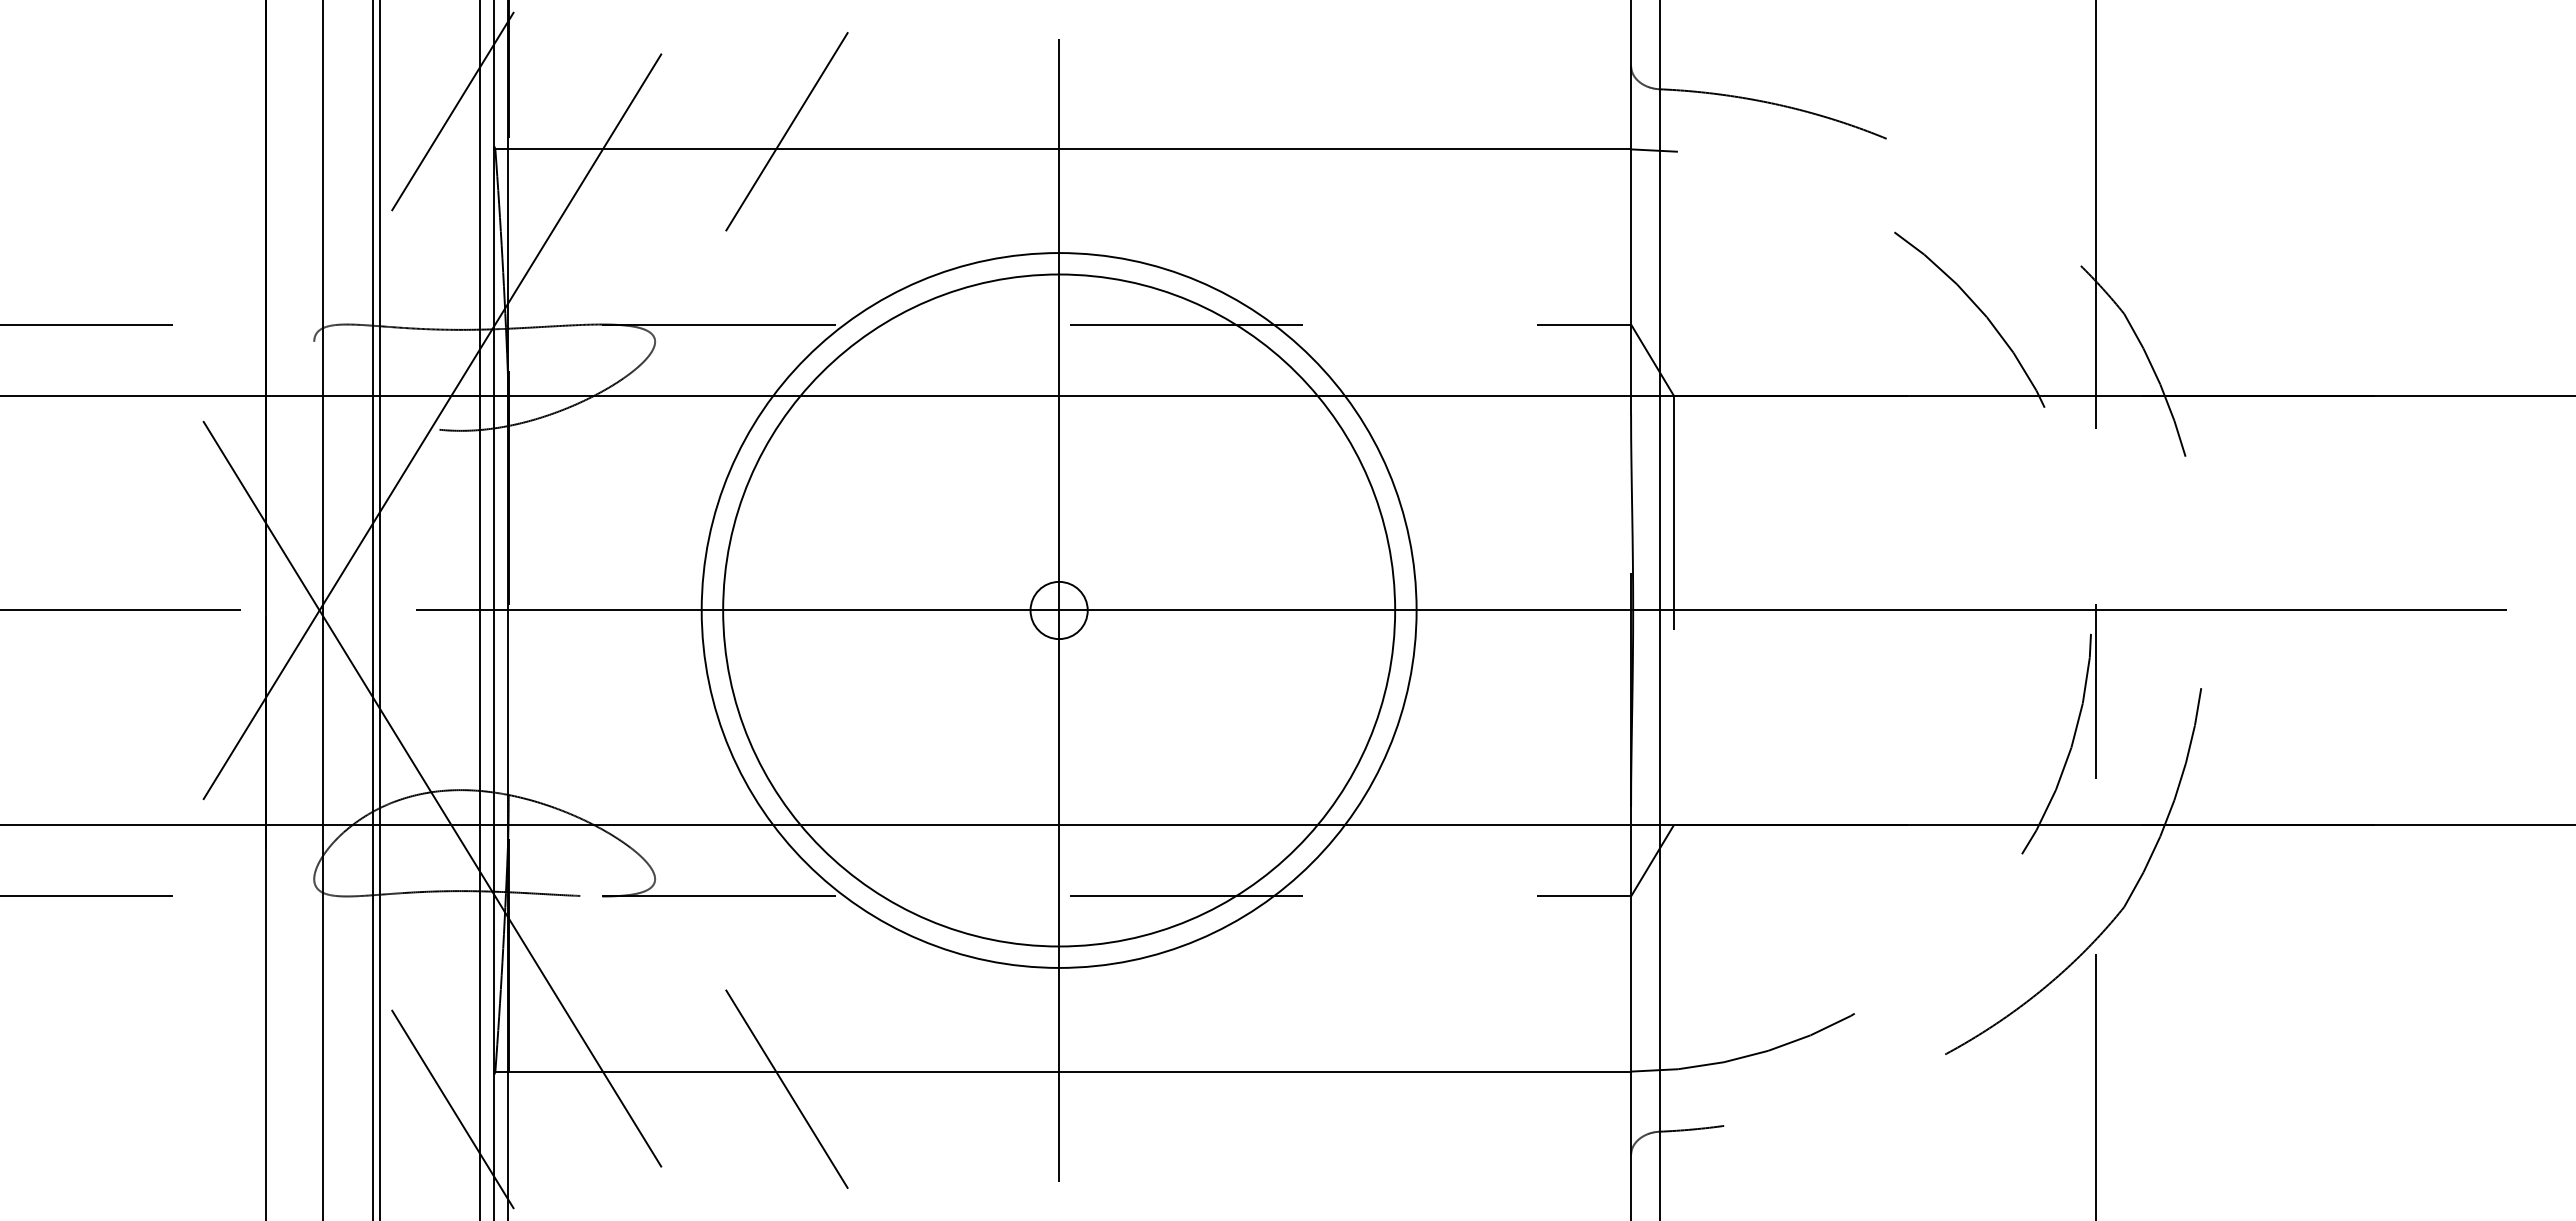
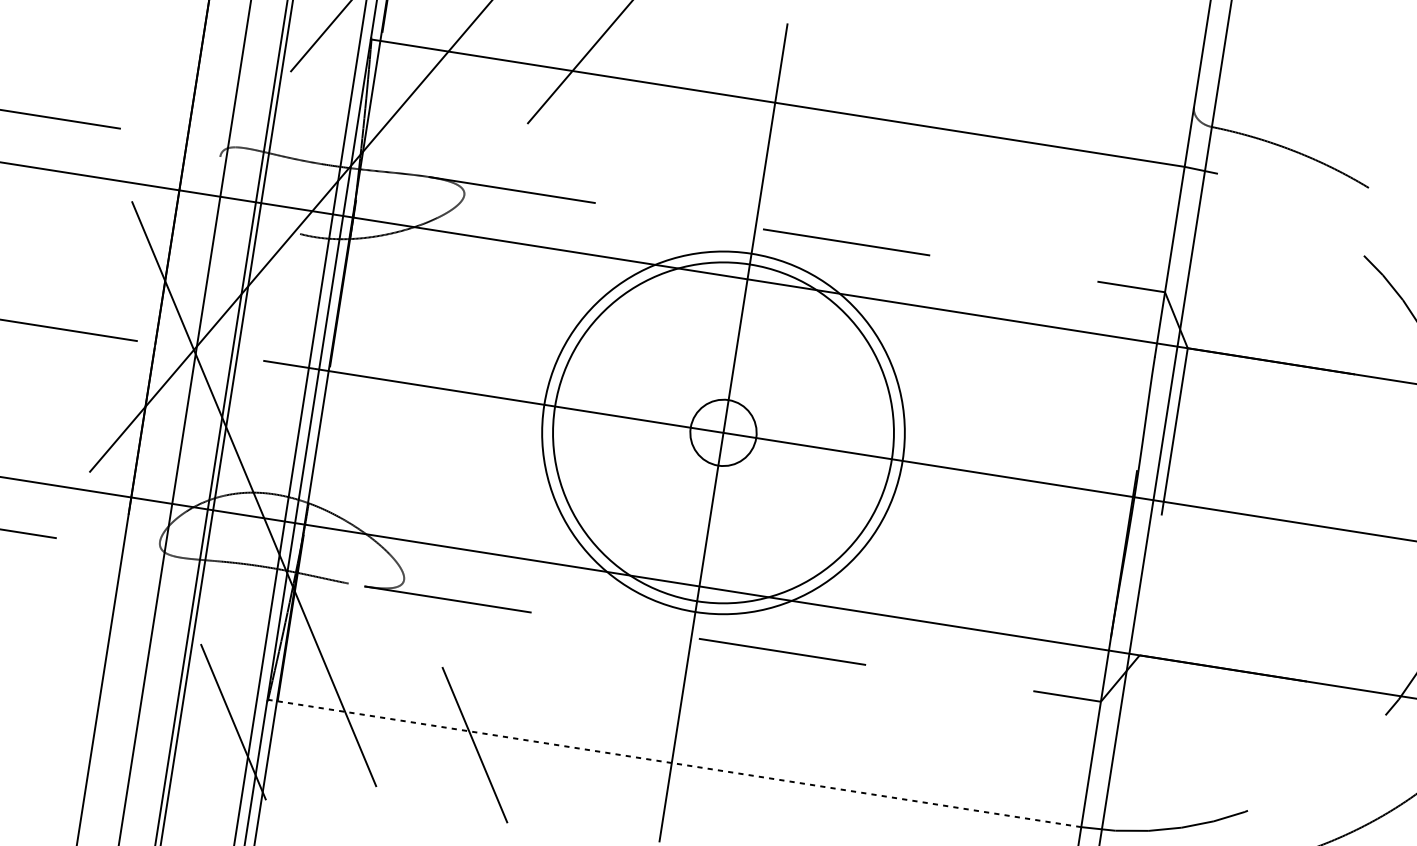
circle: (1058, 610) -> (723, 432), size x0.7
circle: (1058, 610) -> (723, 432), size x1.6
circle: (1059, 610) -> (723, 432), size x0.7
line: (1062, 1071) -> (674, 763), solid -> dashed

